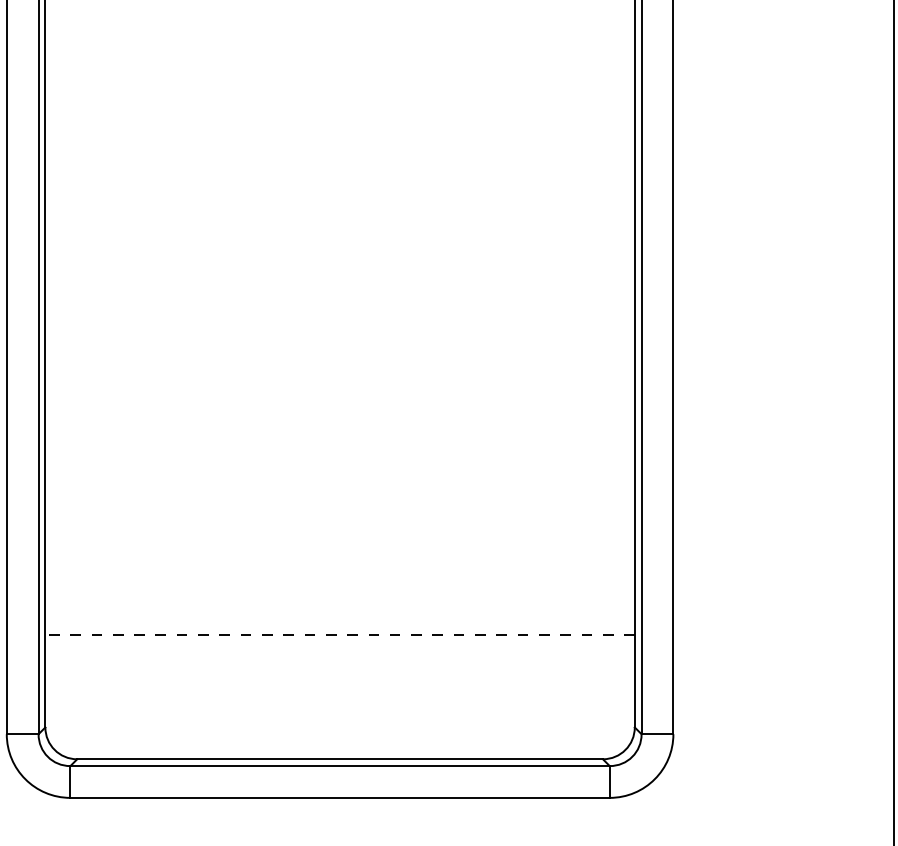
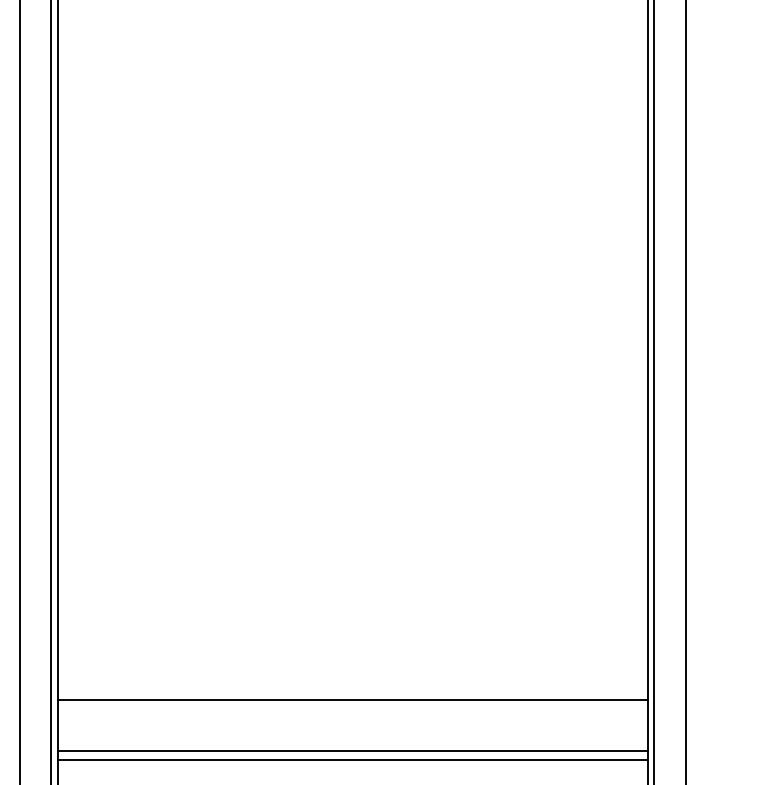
line: (340, 634) -> (353, 699), dashed -> solid
line: (339, 685) -> (352, 750), added
line: (339, 694) -> (352, 759), added

